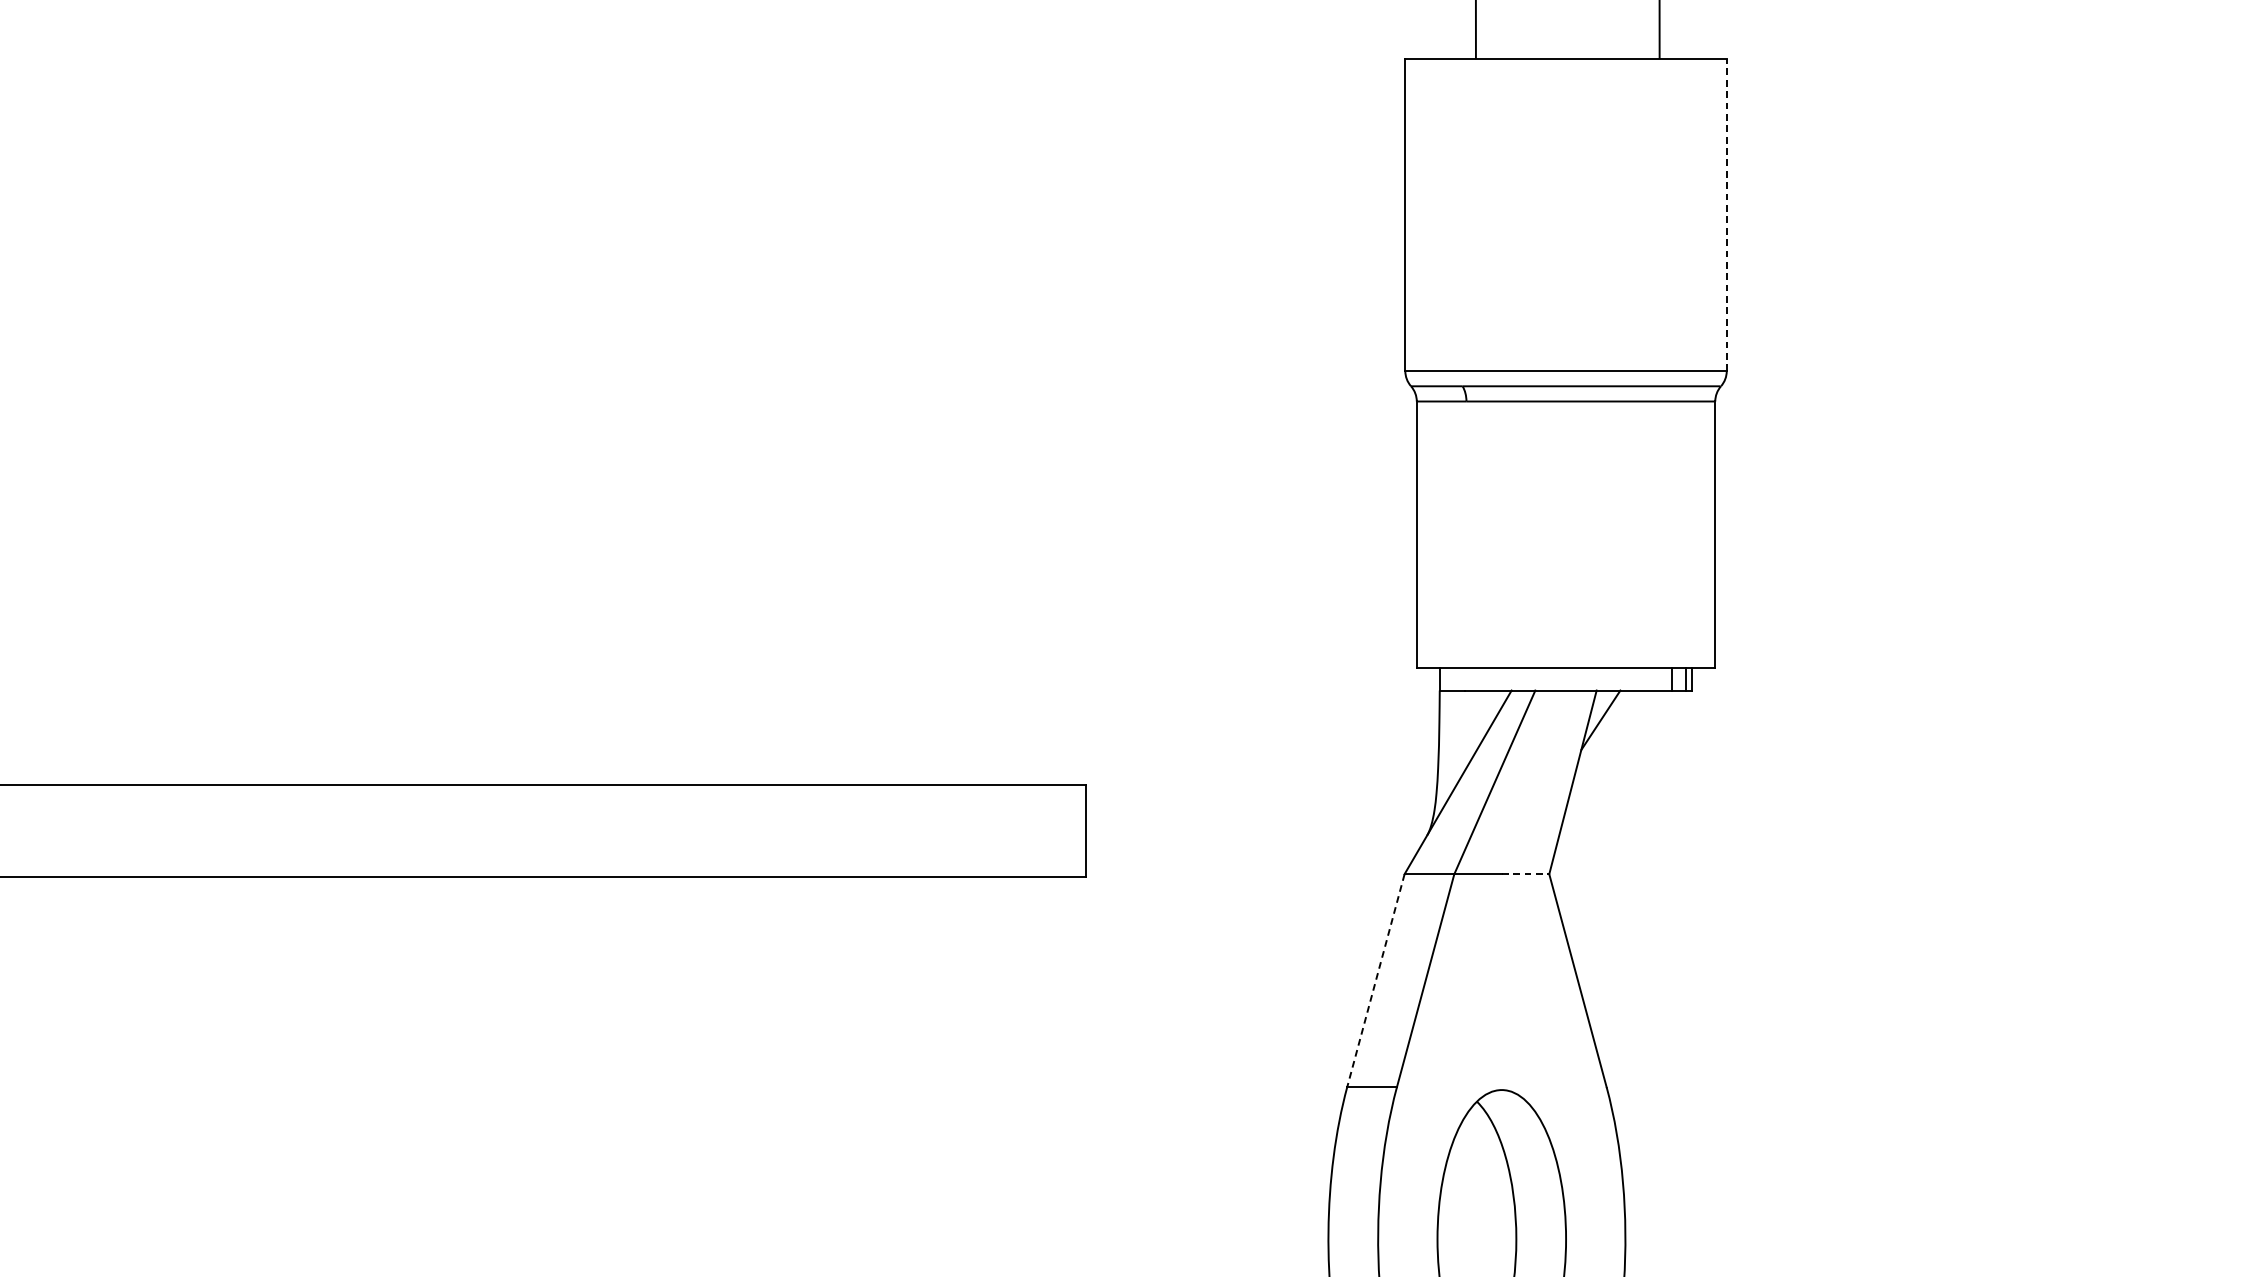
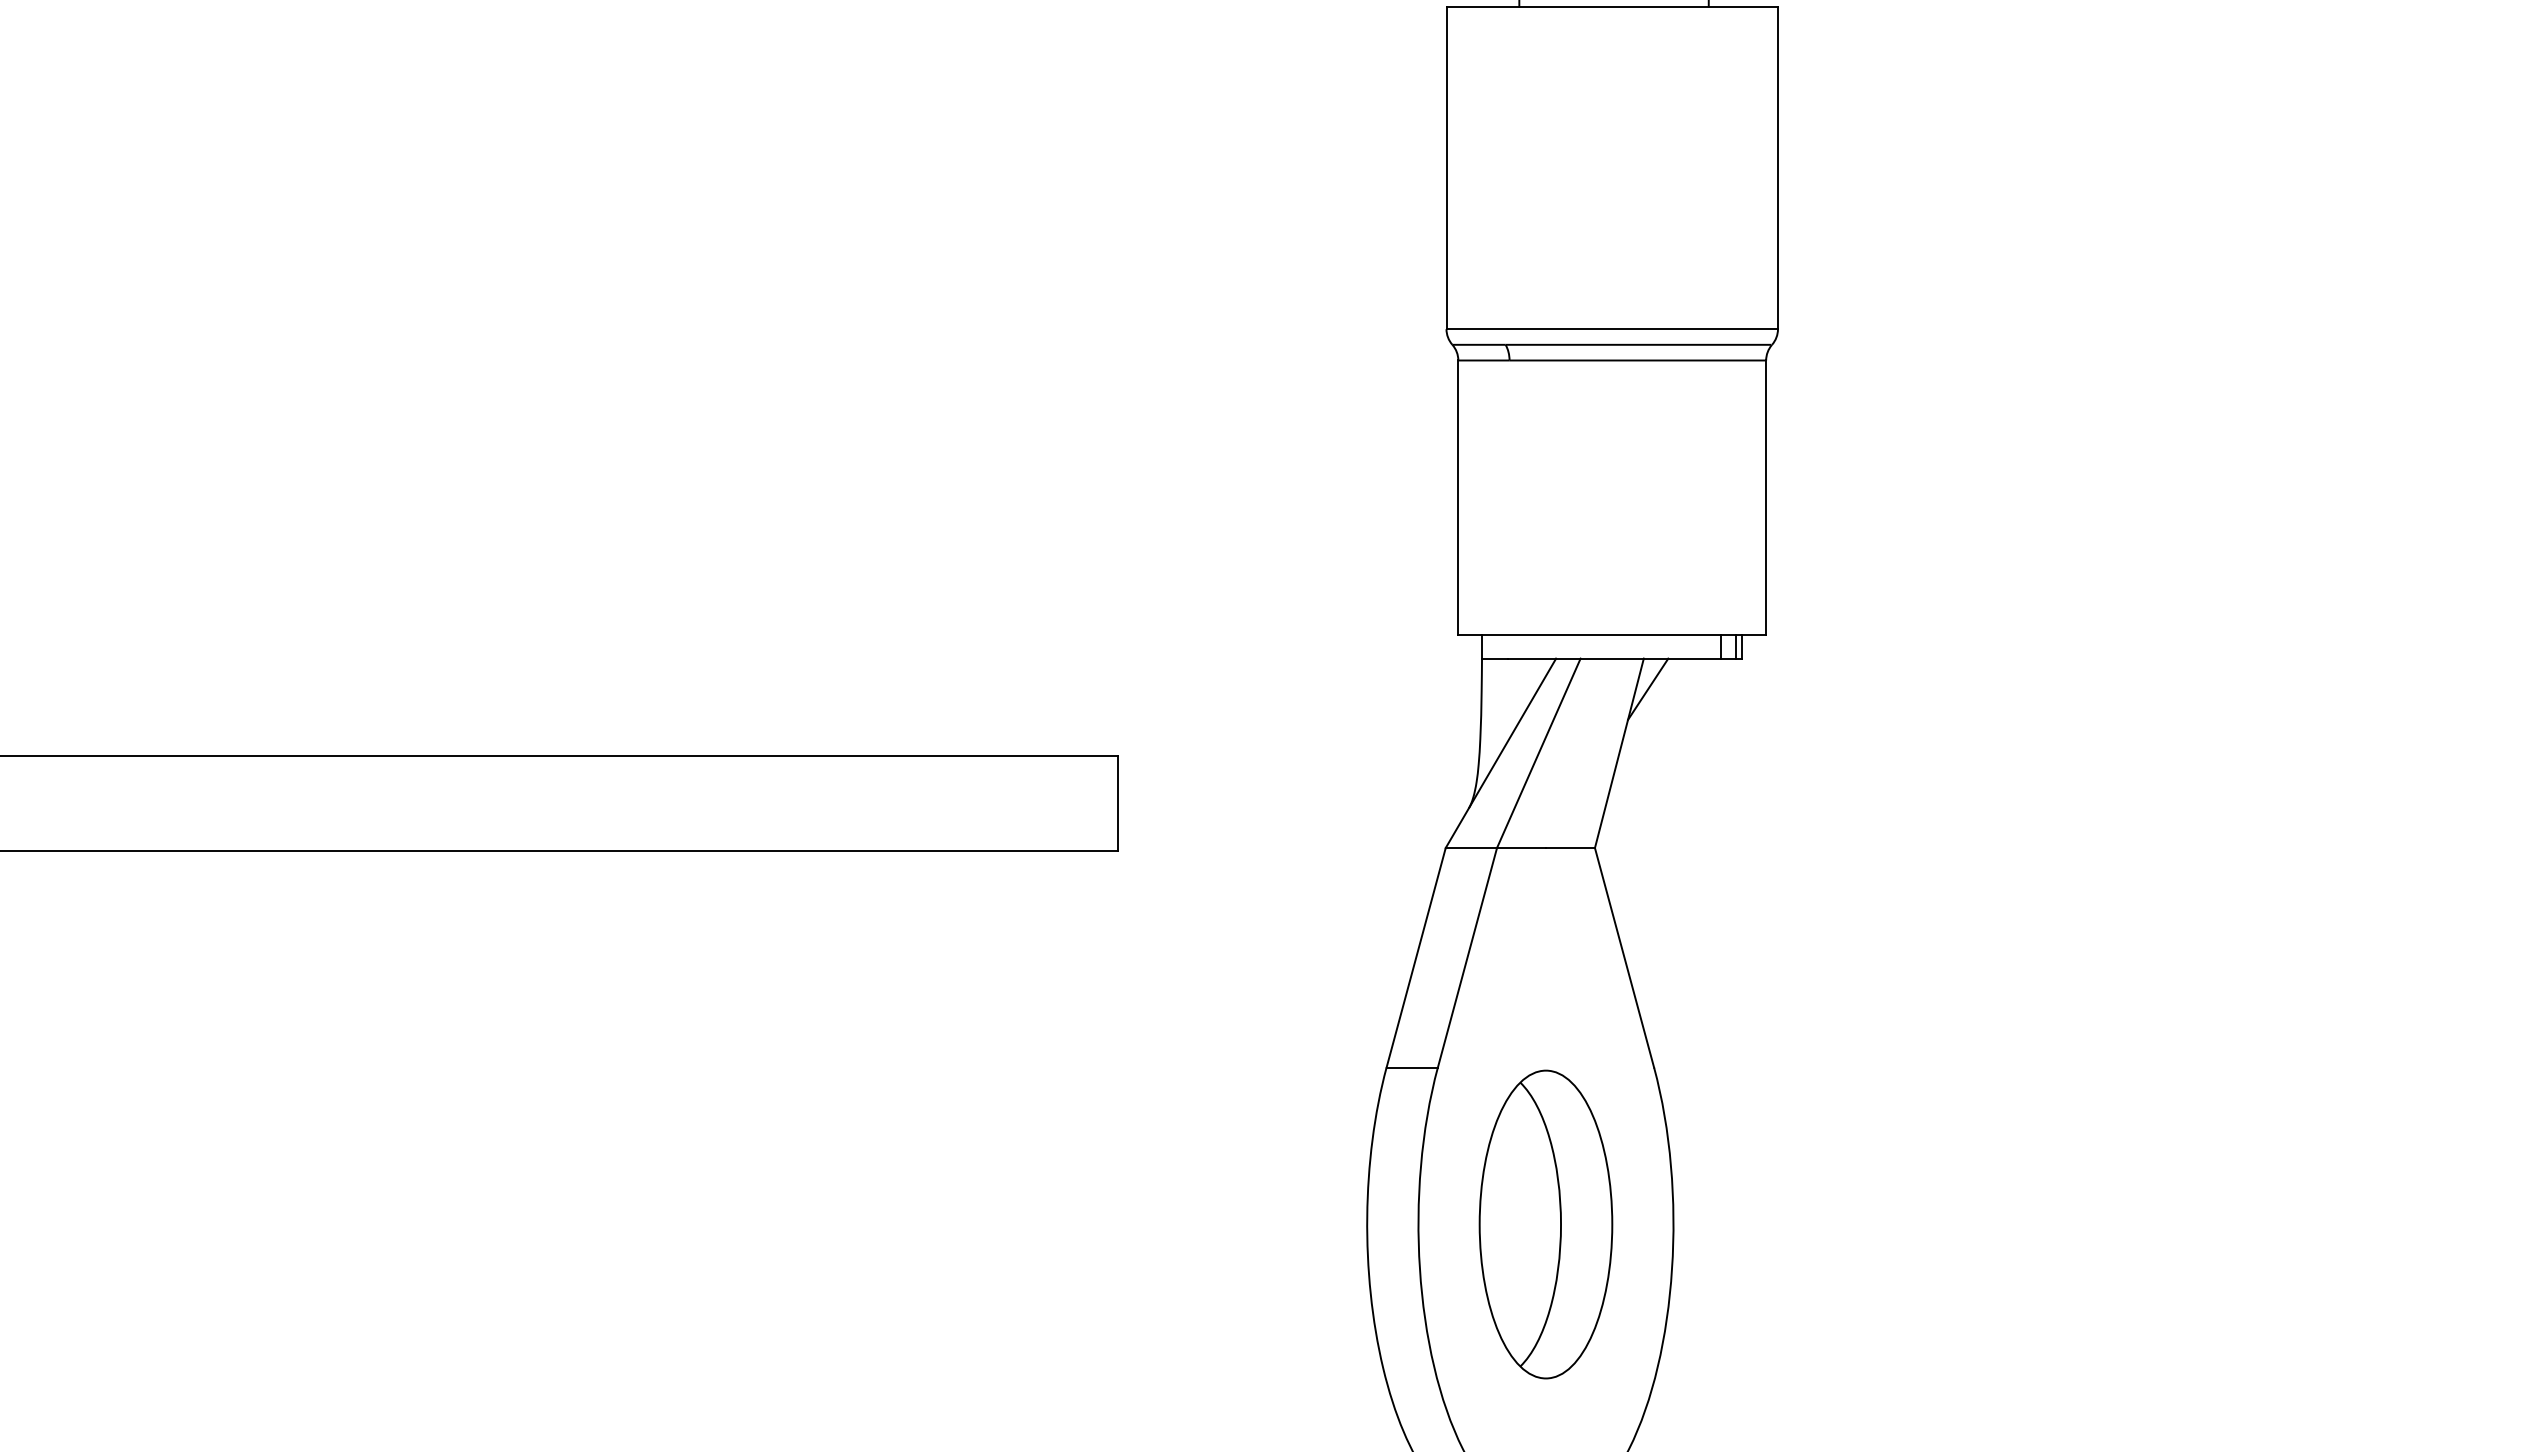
line: (1727, 215) -> (1778, 168), dashed -> solid
line: (1525, 874) -> (1570, 848), dashed -> solid
line: (1376, 980) -> (1416, 957), dashed -> solid

